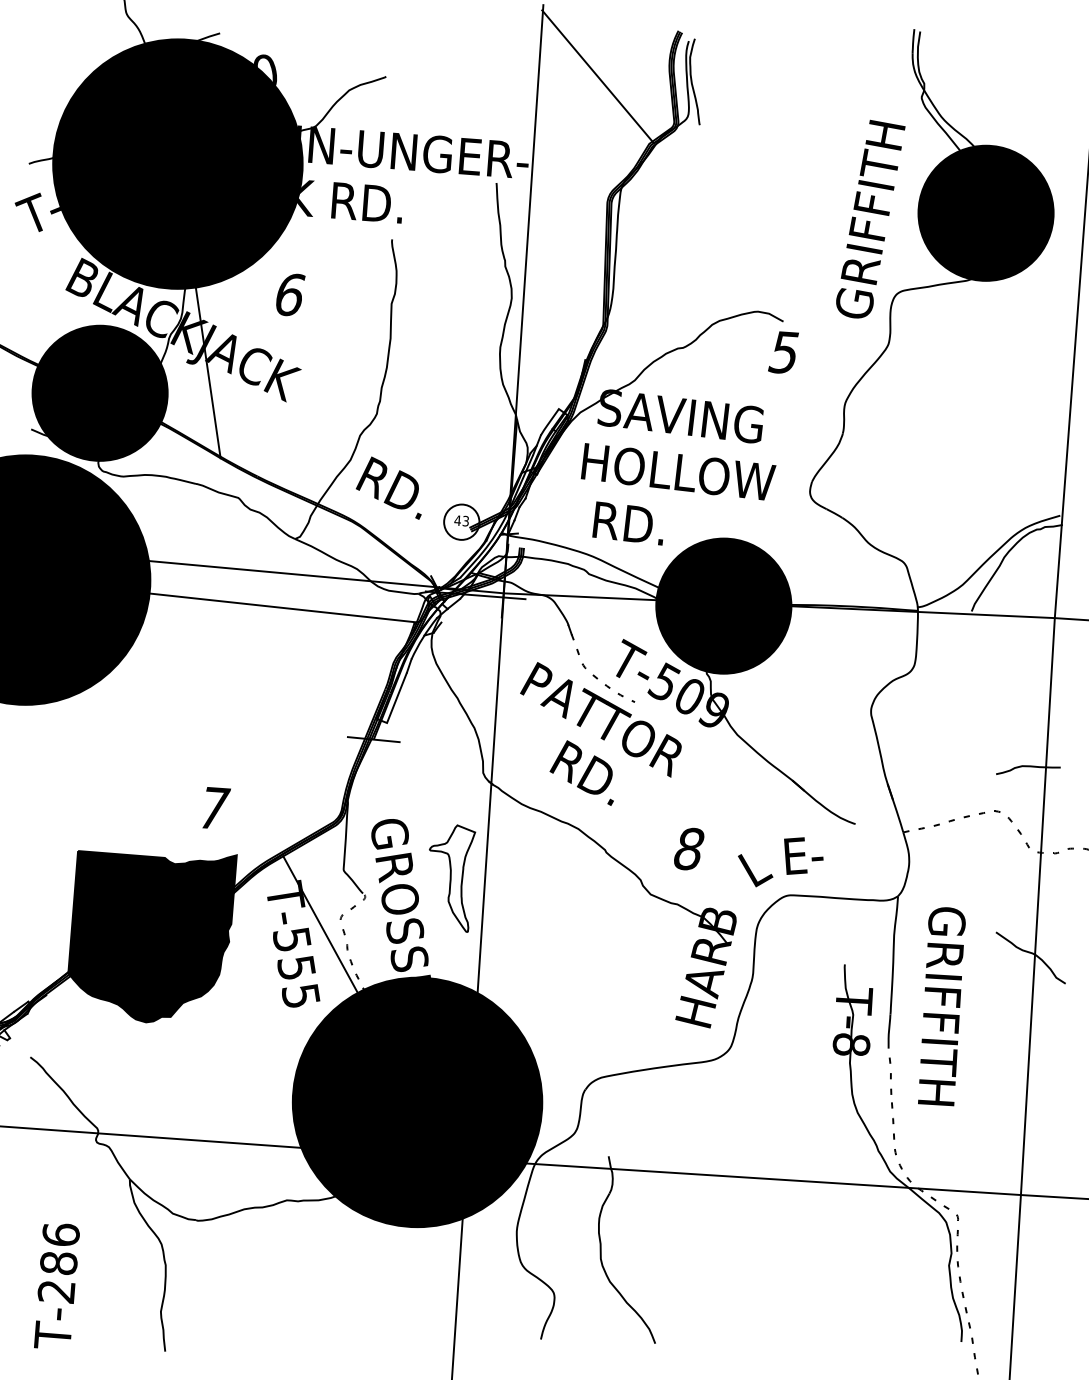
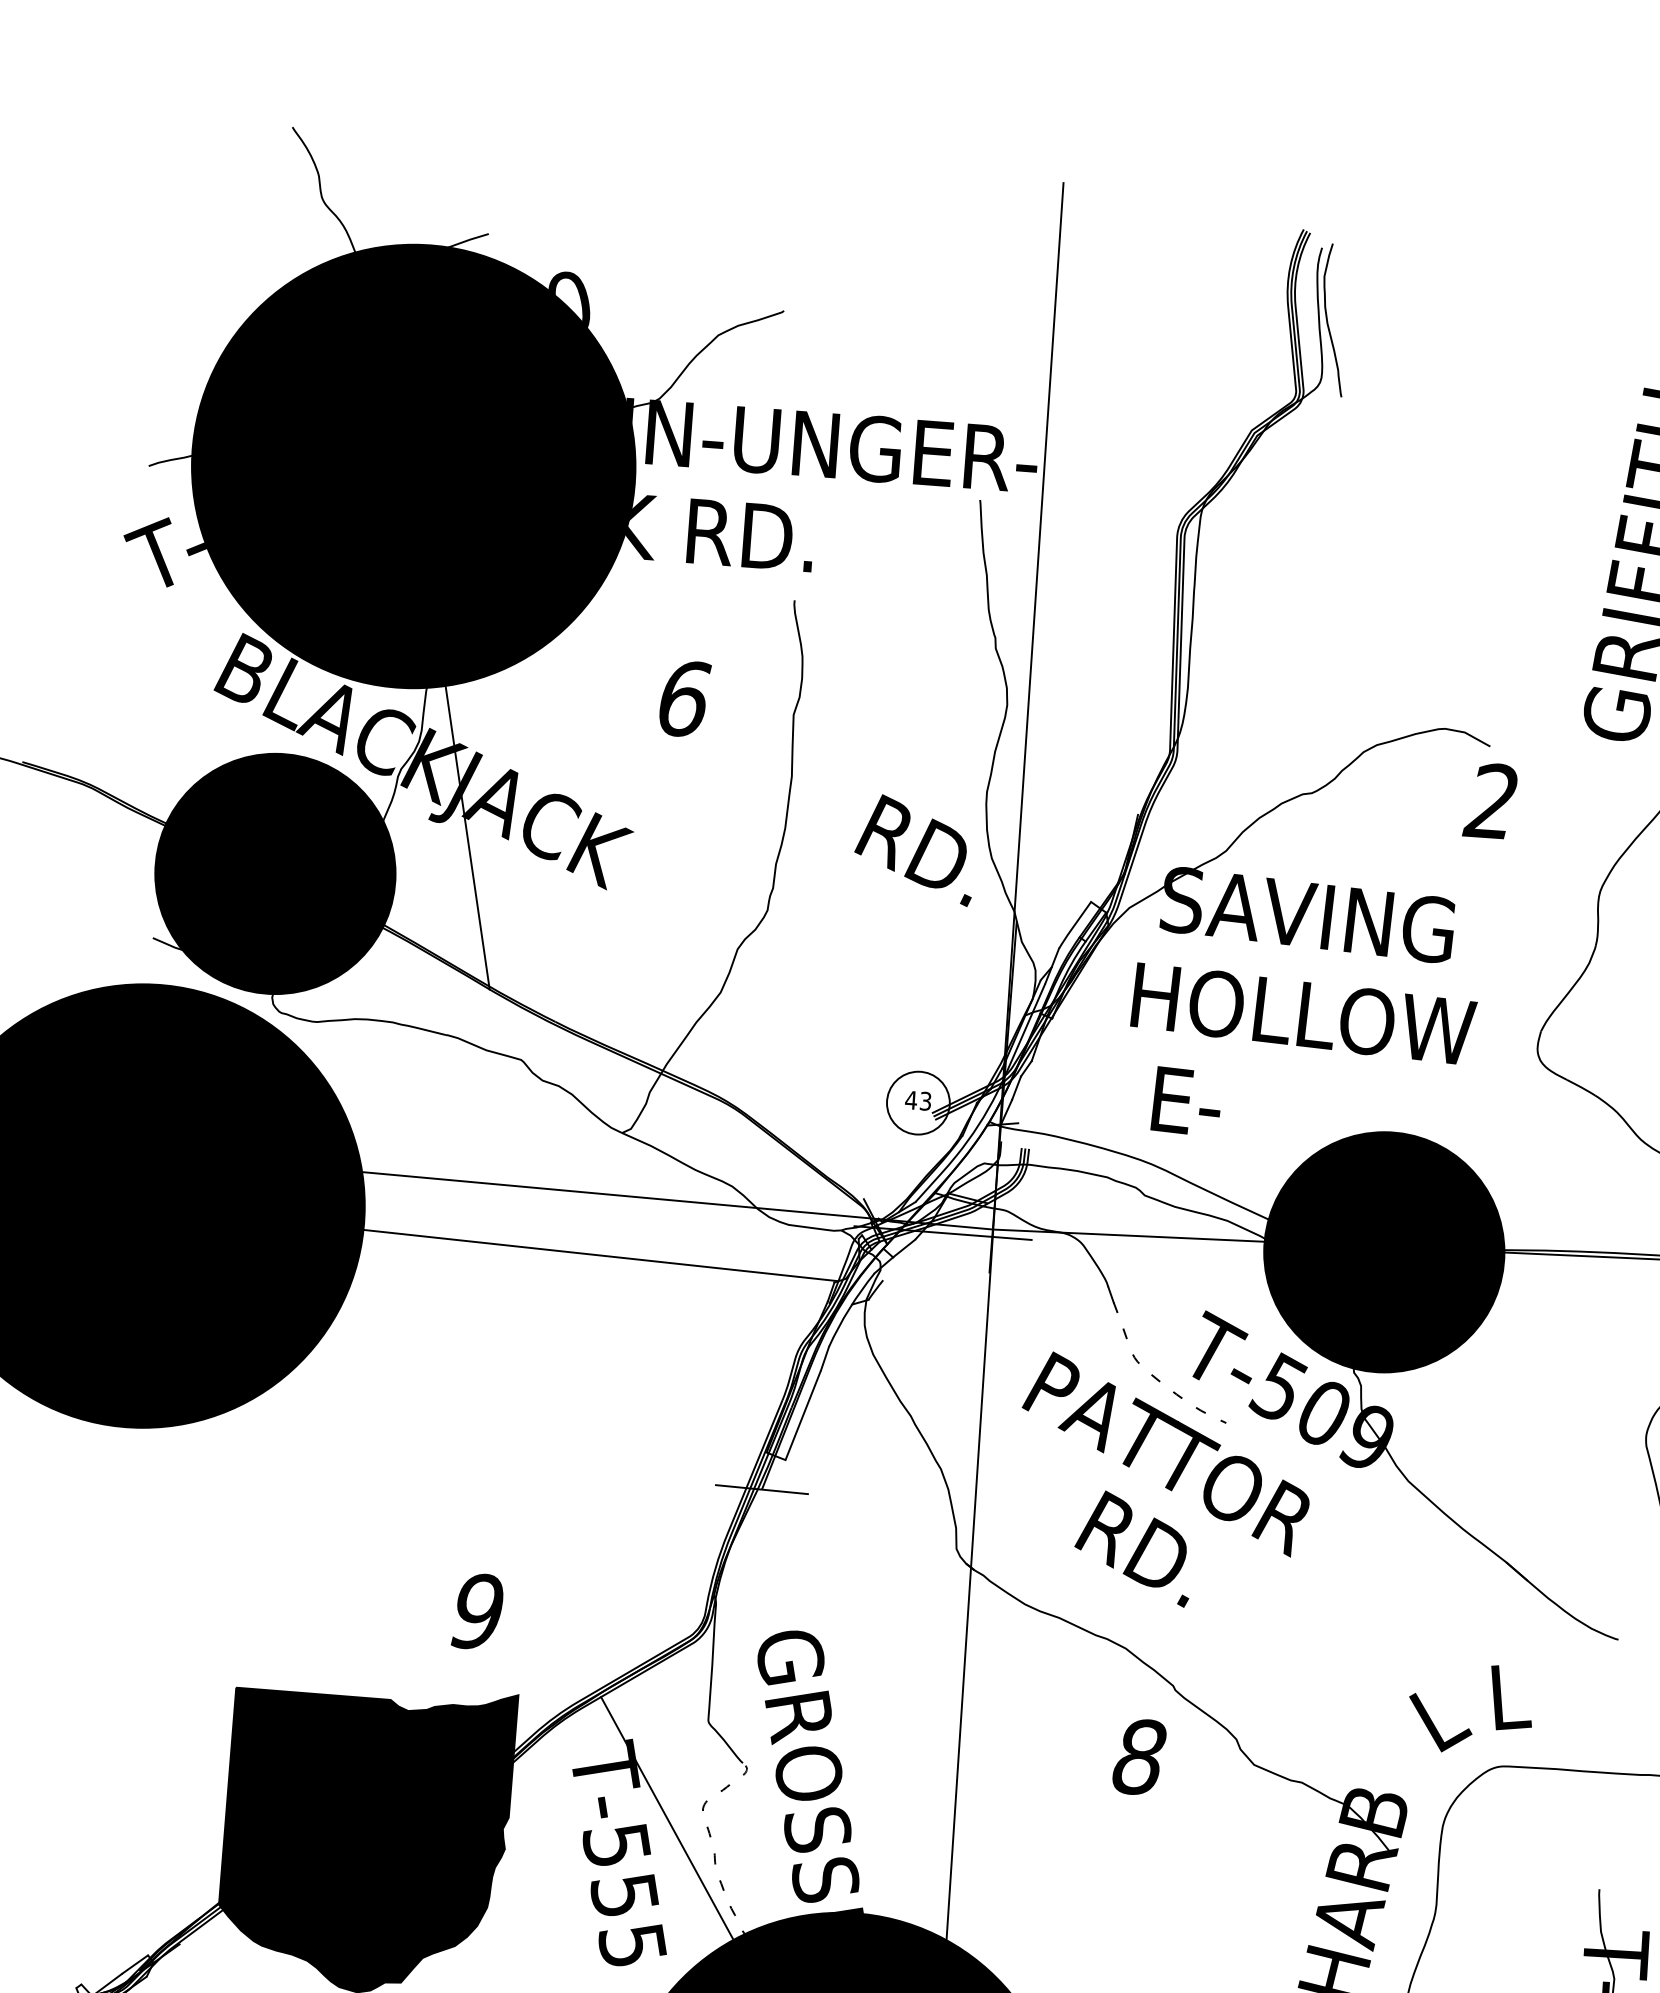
line: (597, 76) -> (1159, 310), removed
text: (290, 294) -> (685, 698), moved
text: (782, 352) -> (1488, 801), 5 -> 2
text: (388, 487) -> (912, 849), moved
text: (629, 523) -> (1216, 1105), RD. -> E-
text: (214, 808) -> (478, 1612), 7 -> 9
text: (689, 848) -> (1140, 1756), moved
text: (805, 855) -> (1529, 1695), E- -> L
part: (452, 878) -> (901, 1736), removed

